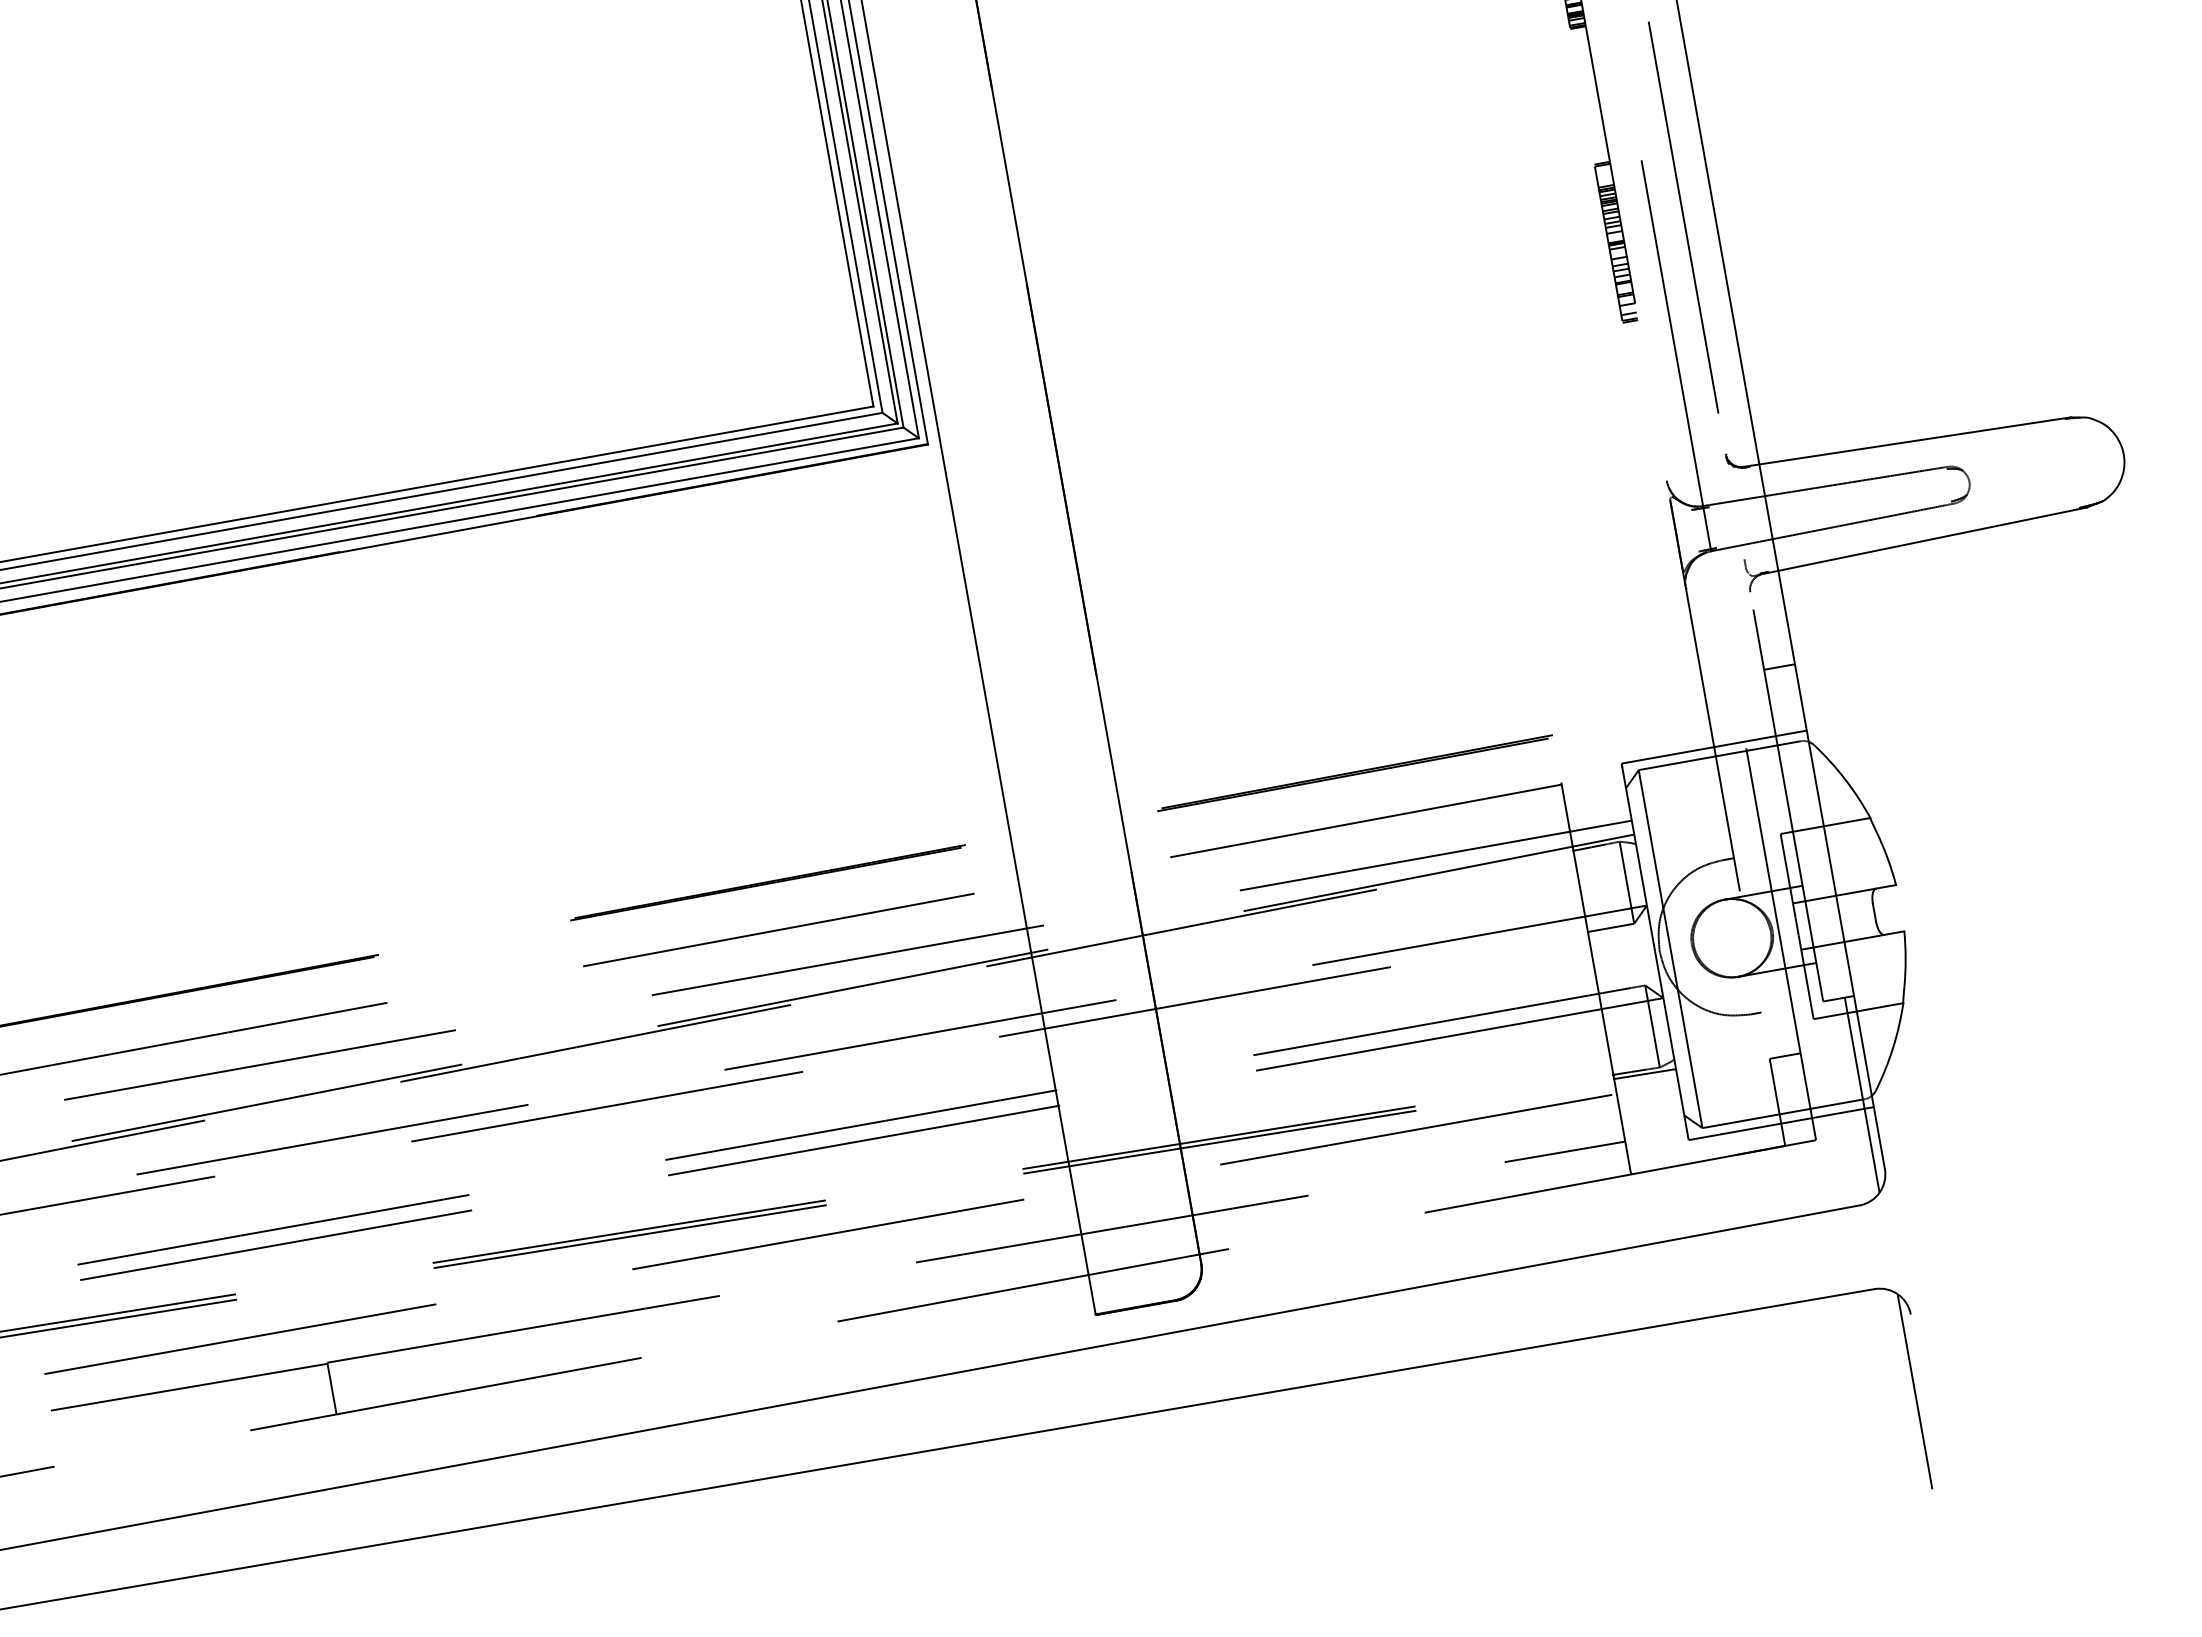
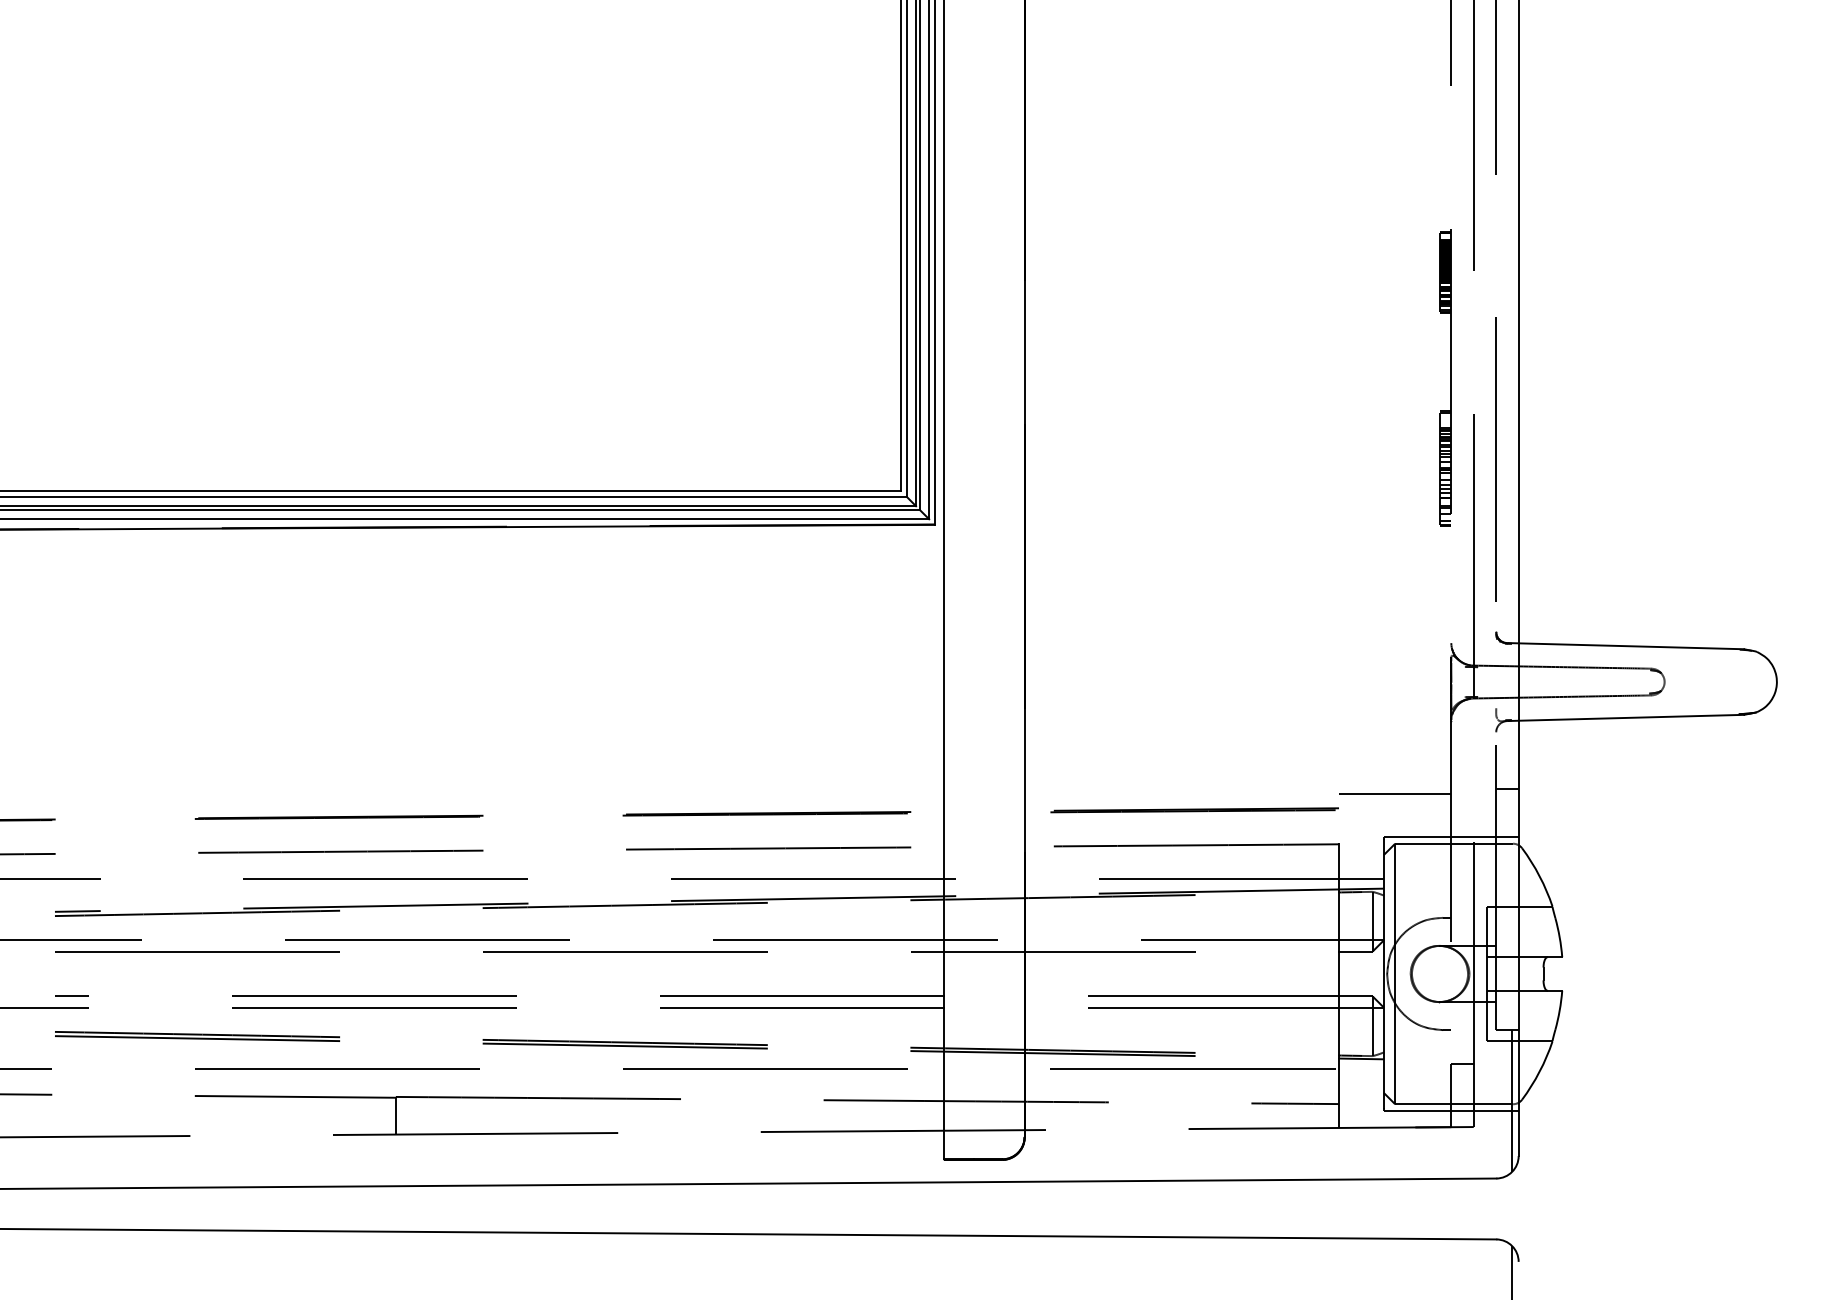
line: (1627, 702) -> (1395, 794), added

